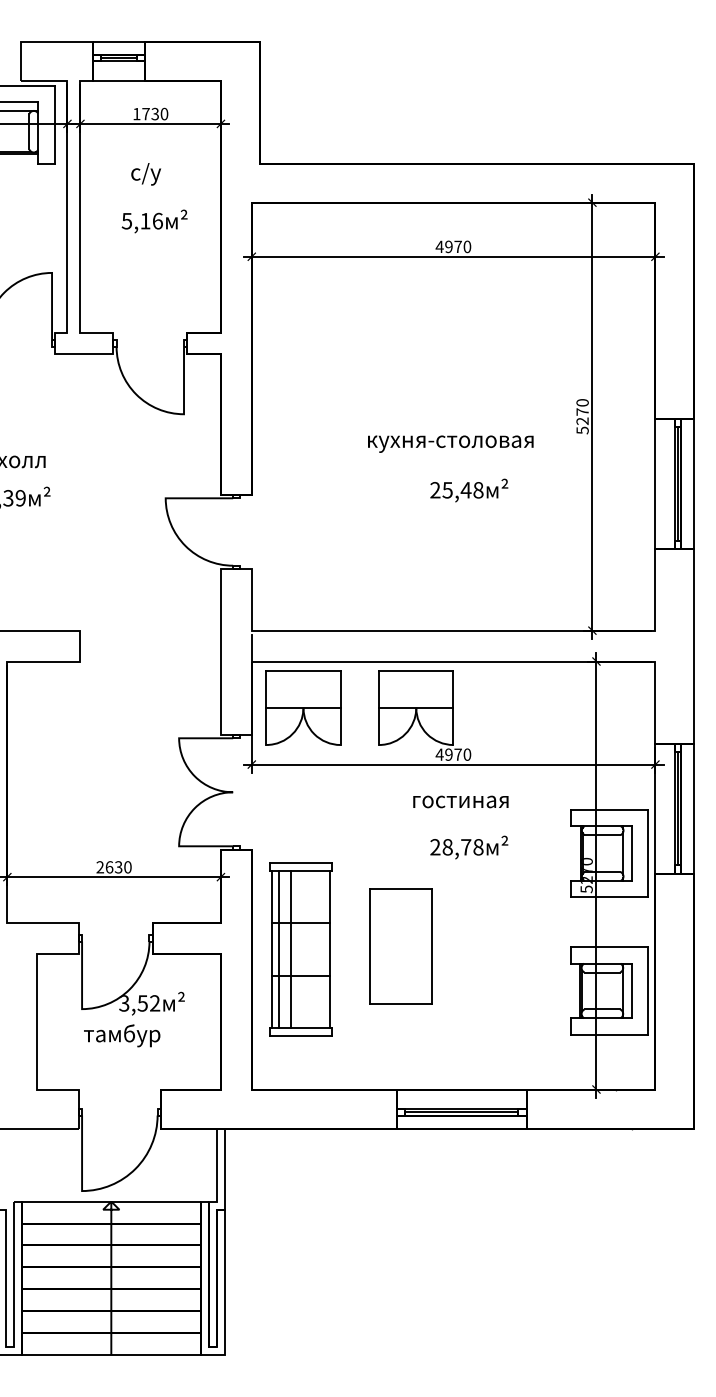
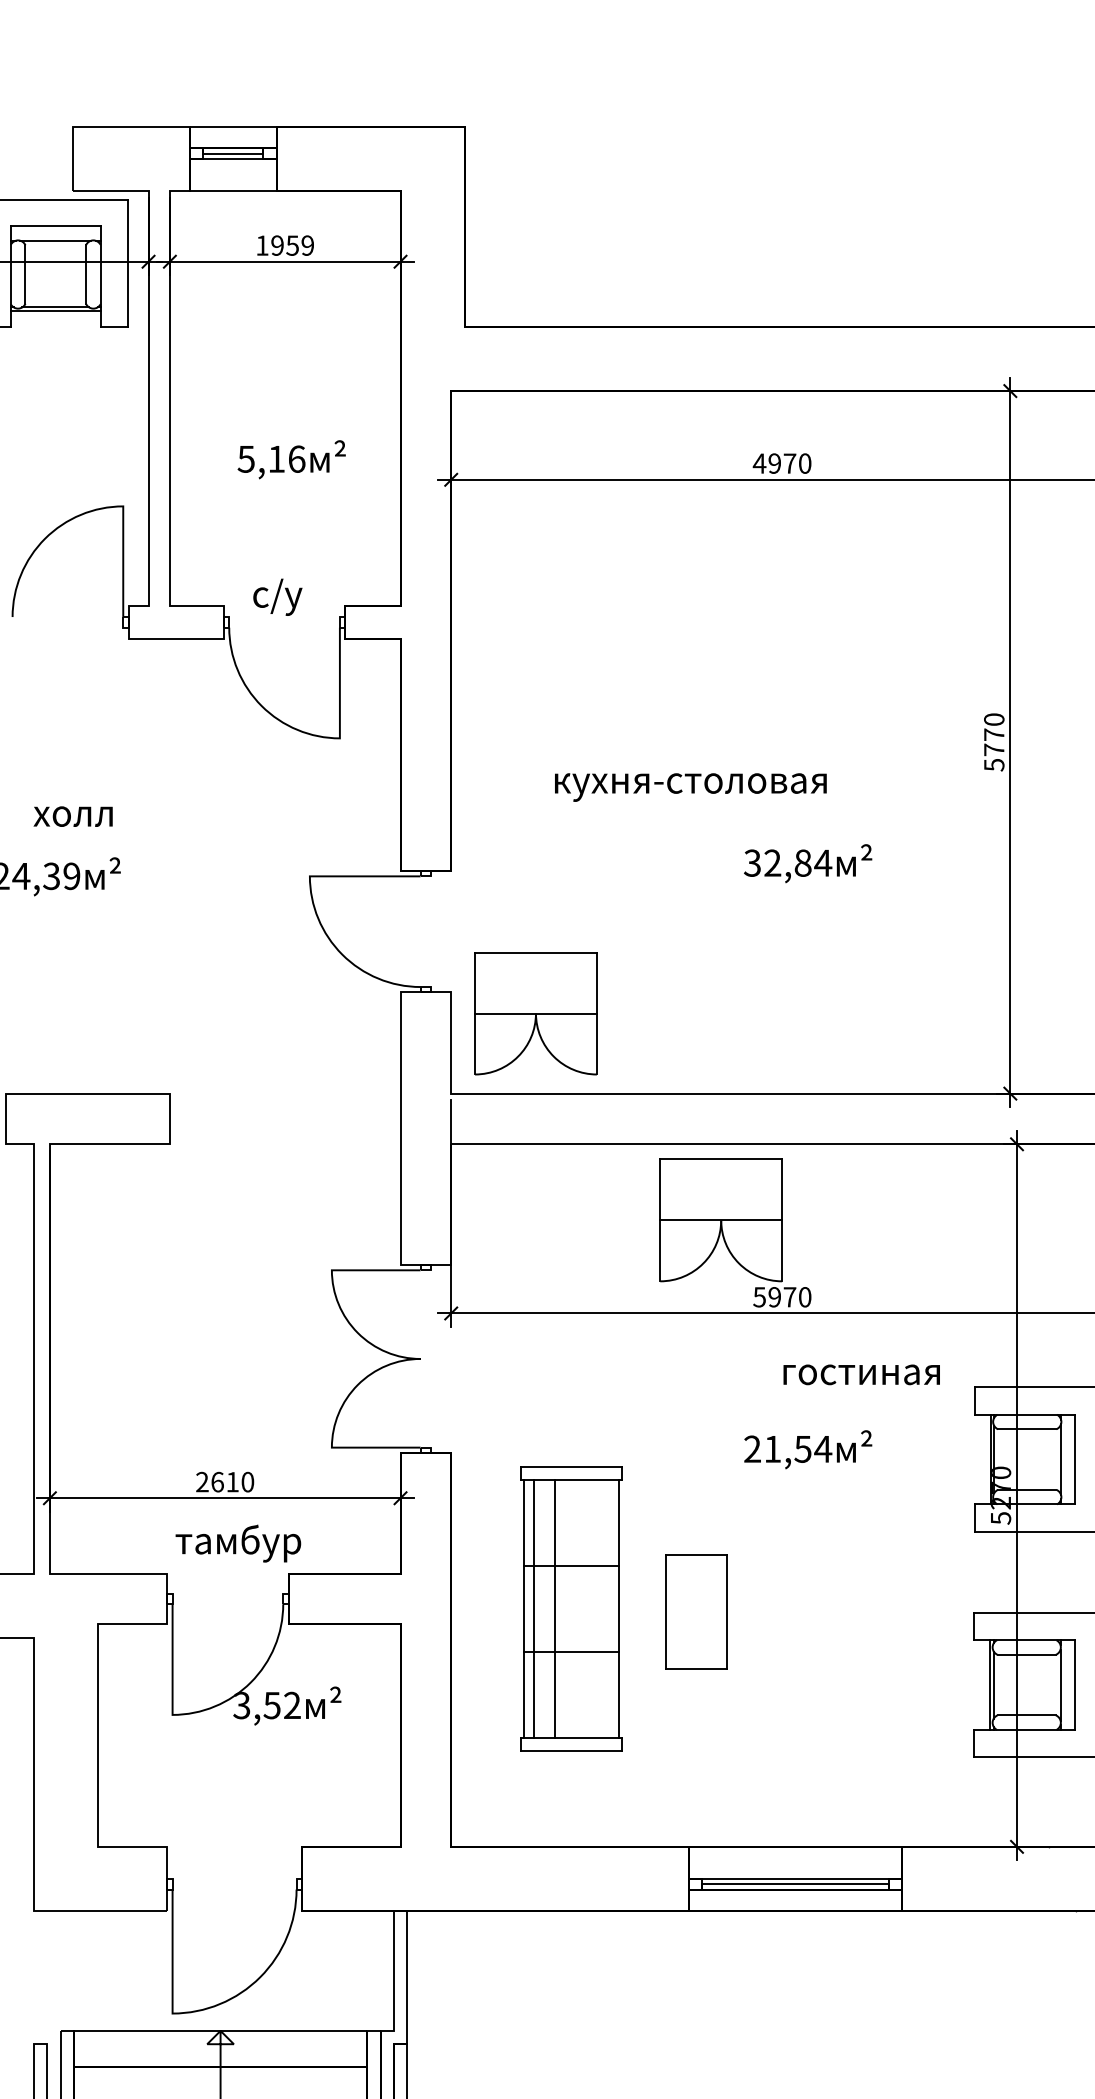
text: (155, 113) -> (293, 244), 1730 -> 1959
text: (145, 174) -> (276, 597), moved
text: (154, 221) -> (291, 459), moved
text: (582, 421) -> (994, 750), 5270 -> 5770
text: (450, 443) -> (690, 786), moved
text: (456, 490) -> (787, 863), 25,48 -> 32,84
part: (303, 707) -> (536, 1012), moved
text: (439, 754) -> (759, 1296), 4970 -> 5970
text: (460, 801) -> (861, 1374), moved
text: (462, 847) -> (797, 1449), 28,78 -> 21,54
text: (118, 867) -> (232, 1482), 2630 -> 2610
part: (400, 946) -> (695, 1612), size x0.6
part: (300, 949) -> (570, 1608), moved
text: (122, 1035) -> (238, 1543), moved

